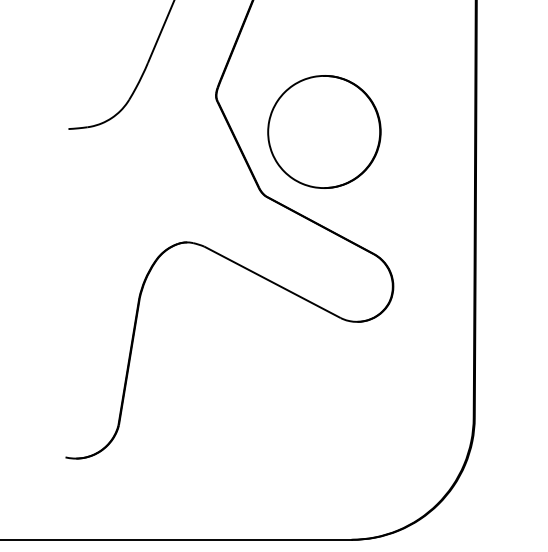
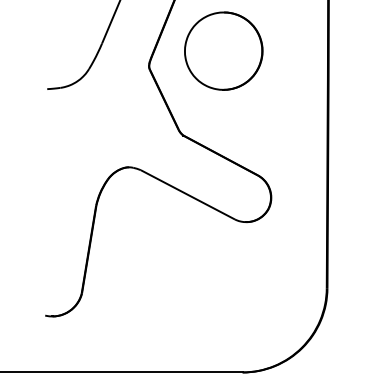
part: (324, 131) -> (223, 50), moved

